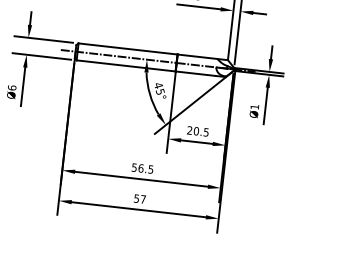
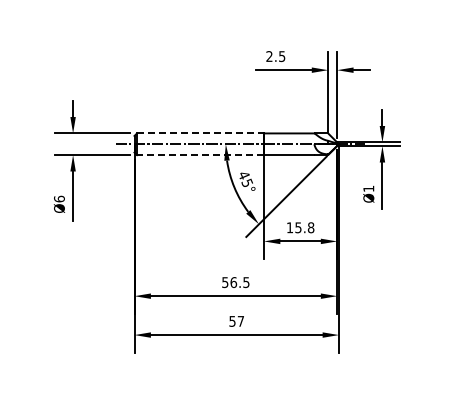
line: (128, 49) -> (200, 133), solid -> dashed
line: (125, 66) -> (199, 155), solid -> dashed
text: (198, 131) -> (300, 227), 20.5 -> 15.8

